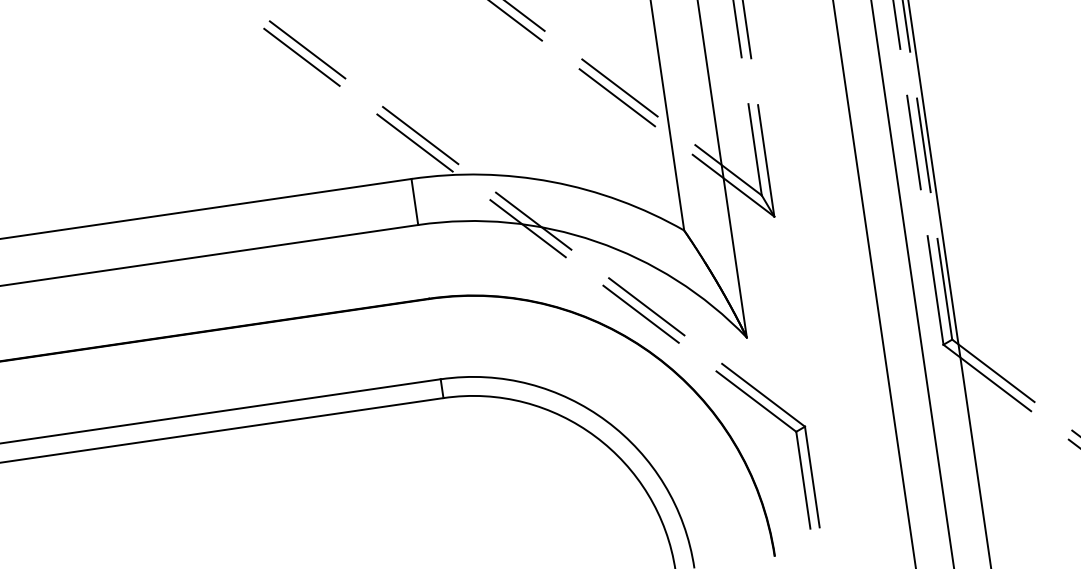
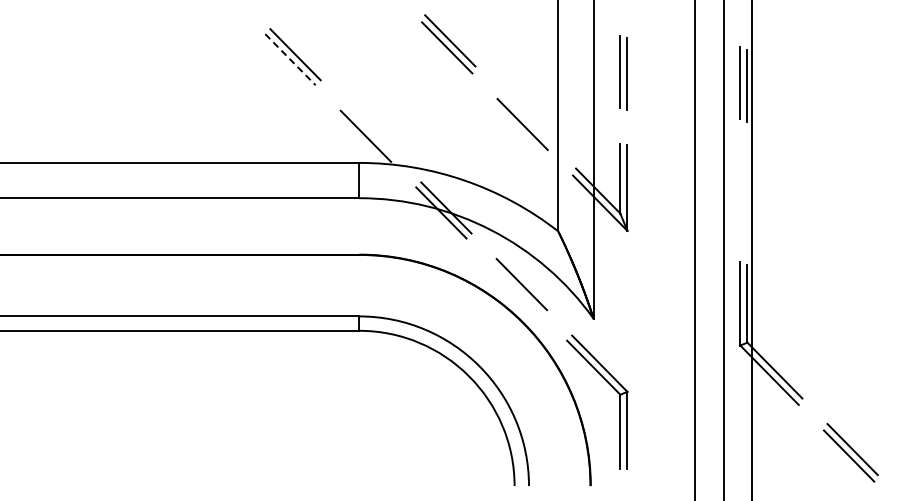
line: (301, 57) -> (290, 59), solid -> dashed
line: (619, 88) -> (525, 117), removed
line: (419, 134) -> (370, 130), removed
line: (914, 142) -> (740, 190), removed
line: (923, 144) -> (747, 193), removed
line: (640, 314) -> (516, 289), removed

